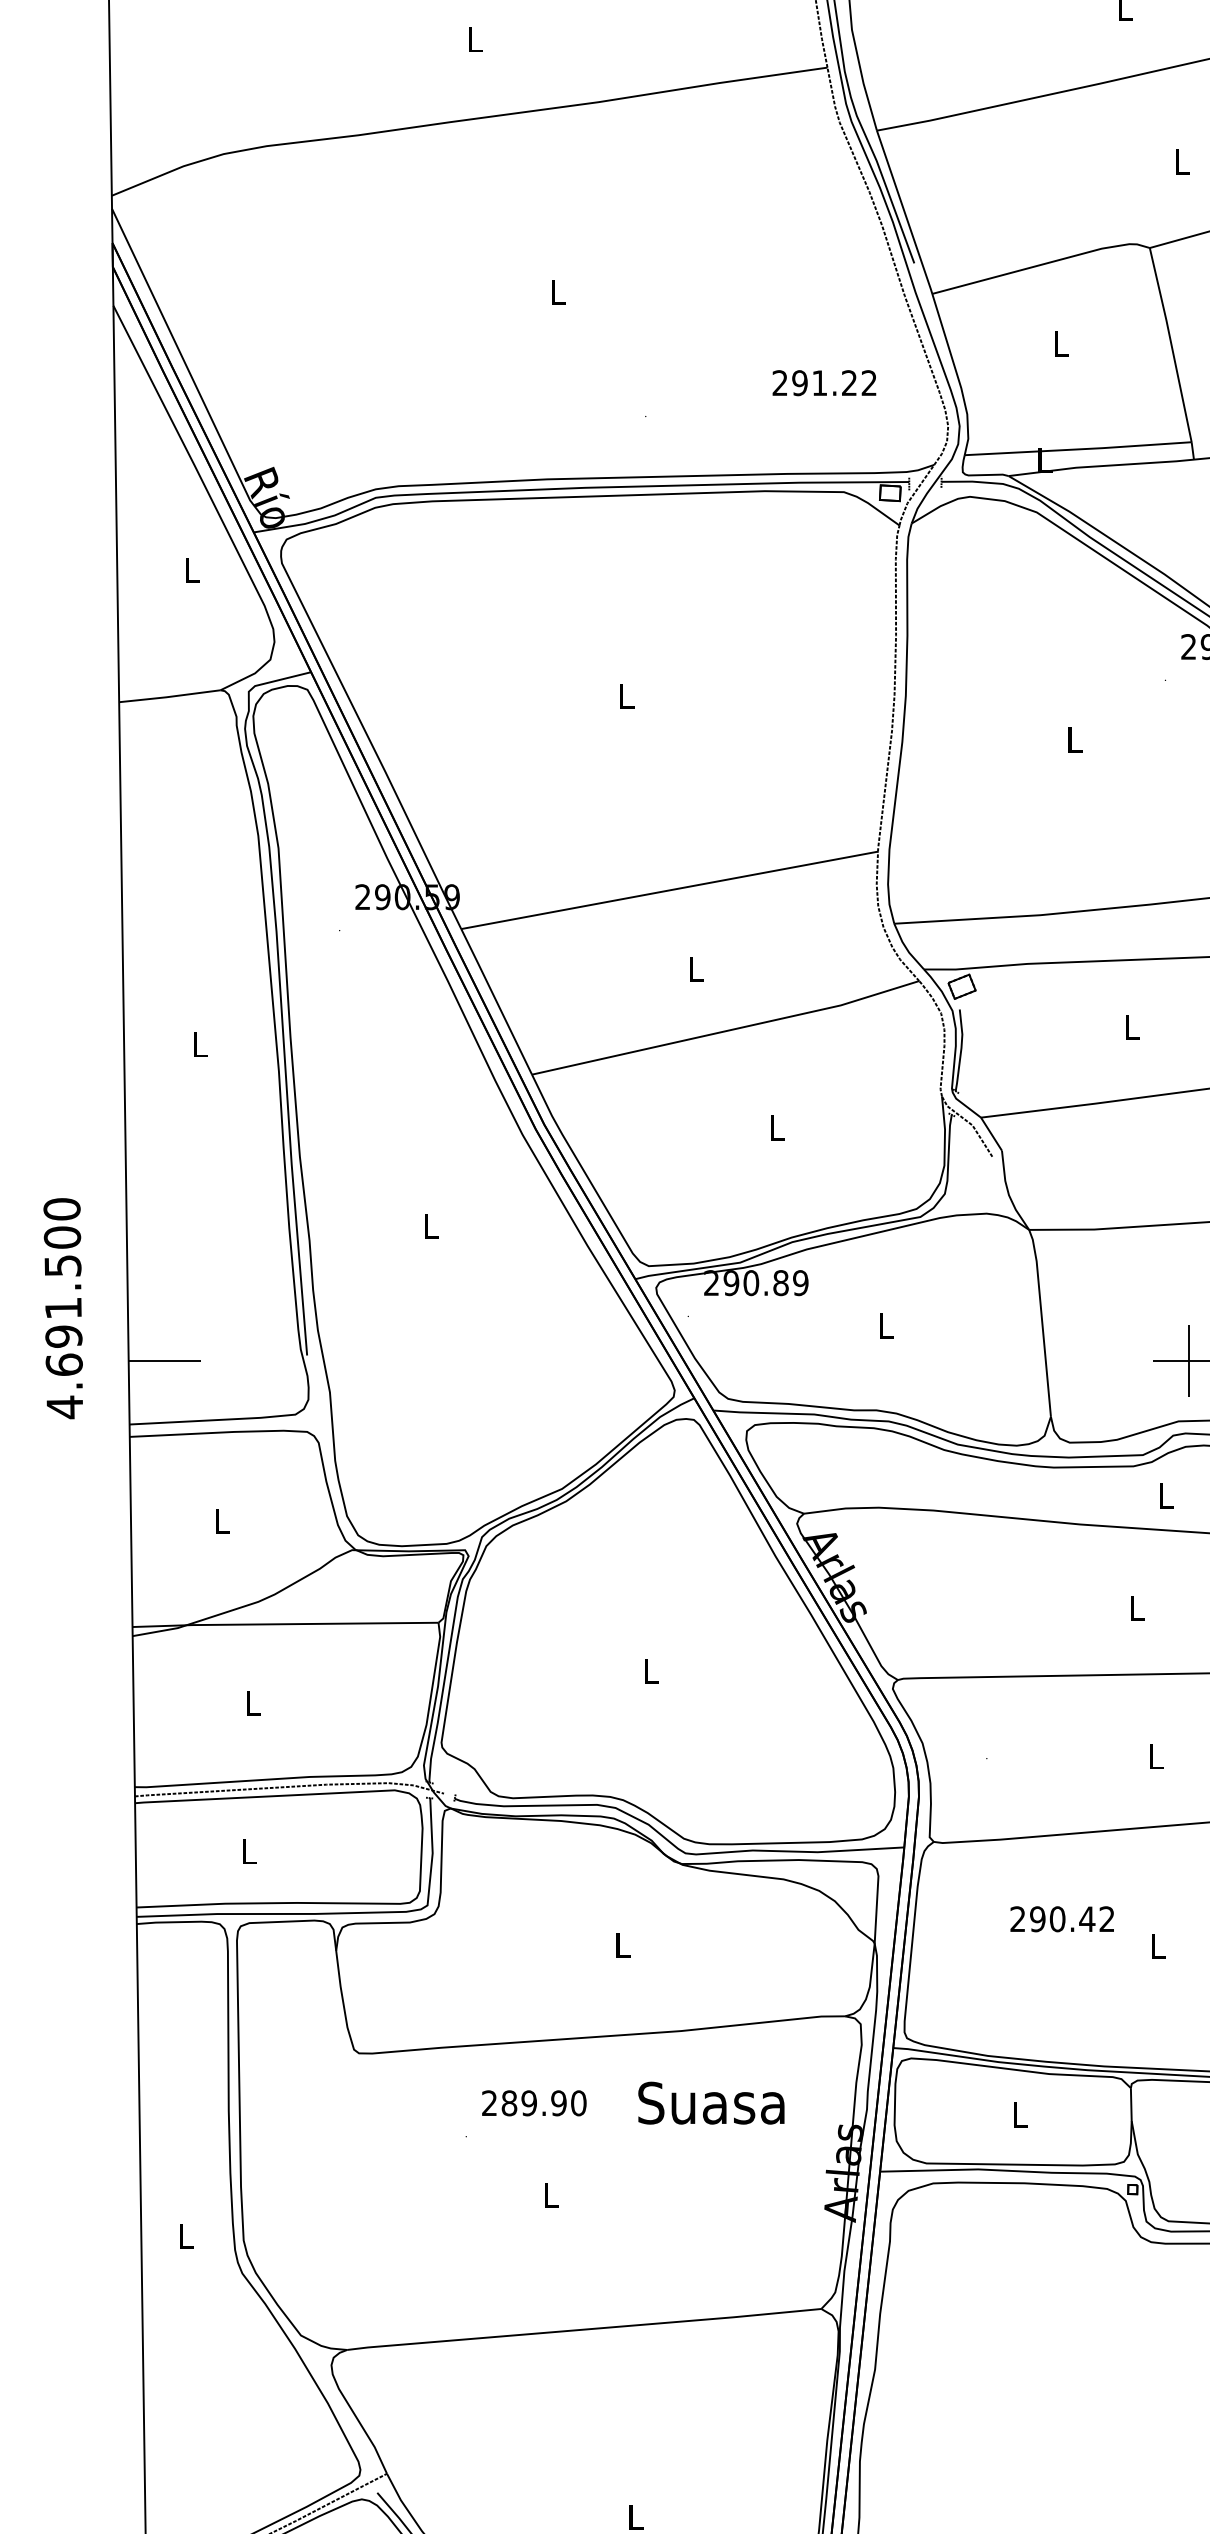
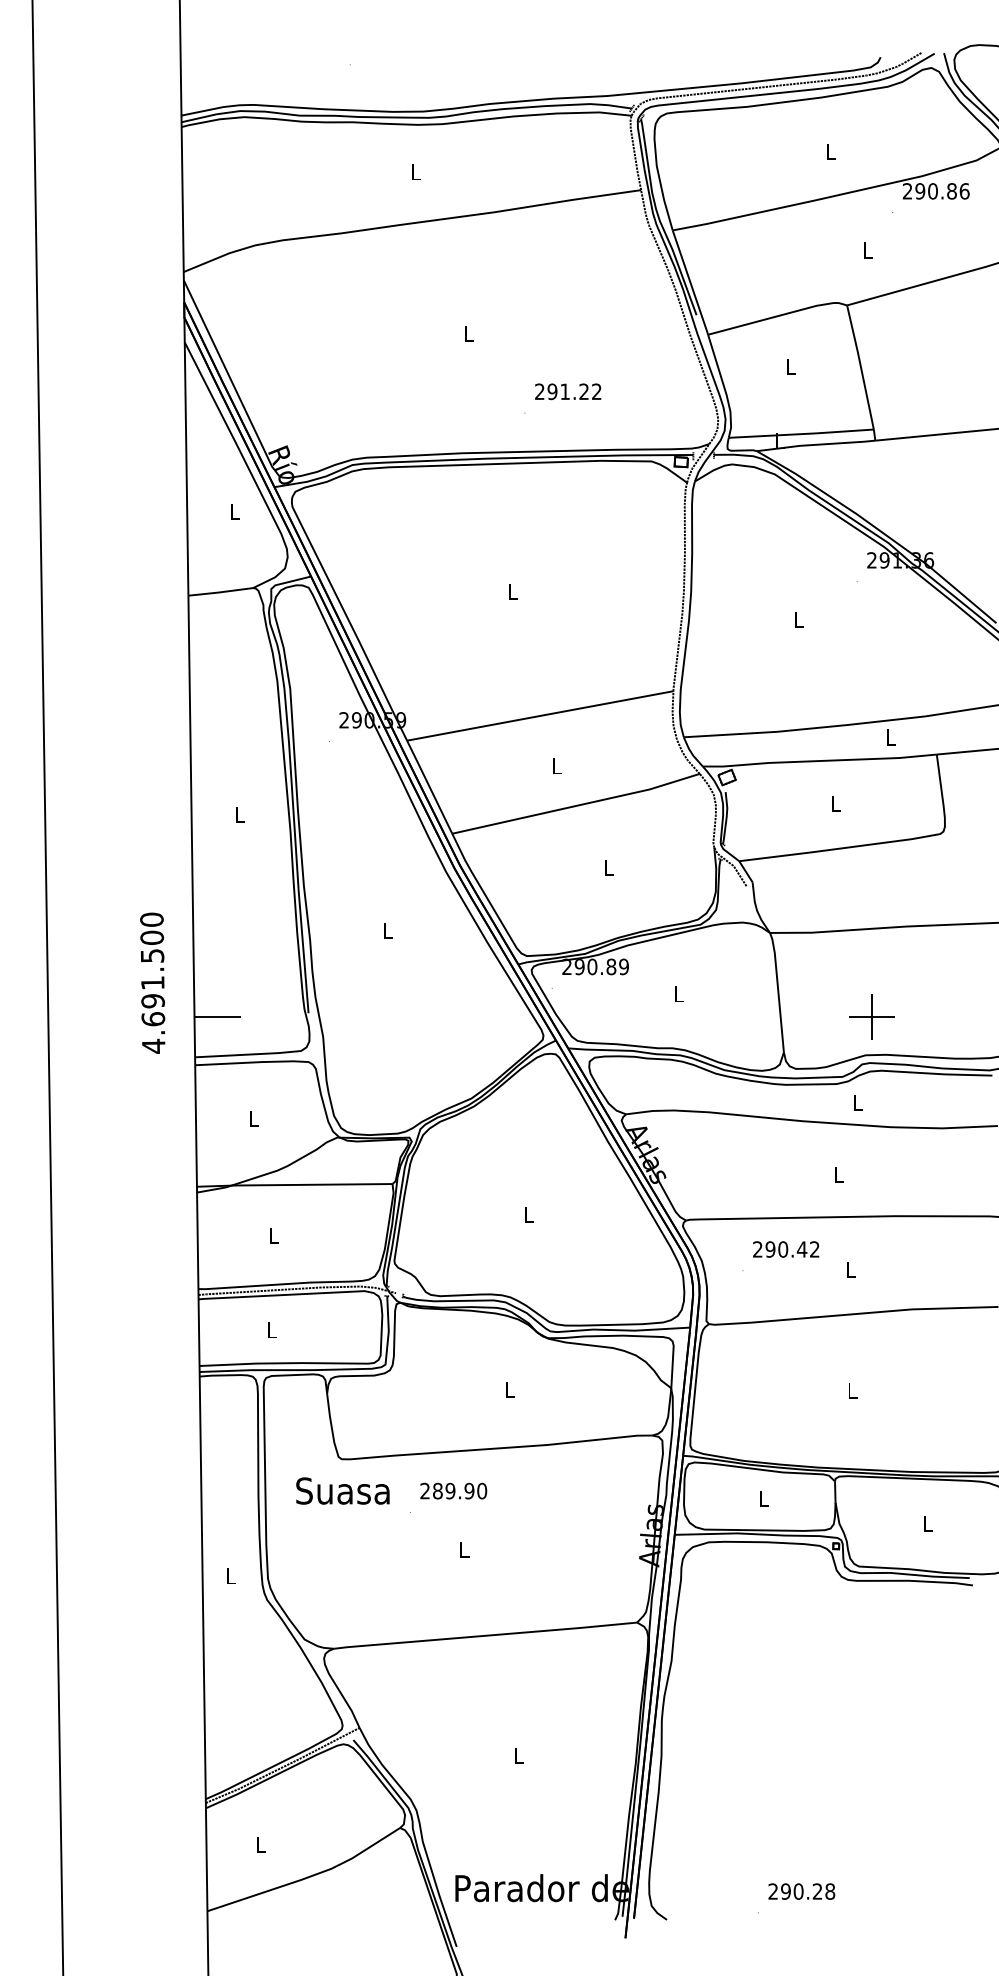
text: (824, 382) -> (568, 391), moved
text: (1062, 1919) -> (786, 1249), moved
text: (710, 2102) -> (342, 1490), moved

